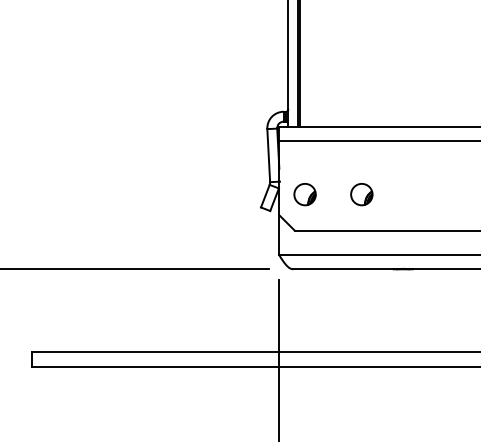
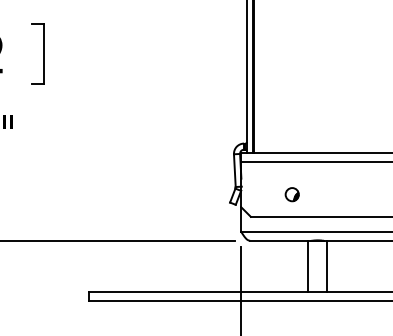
part: (303, 194) -> (256, 194), removed
line: (388, 309) -> (308, 265), added
line: (418, 309) -> (327, 265), added

